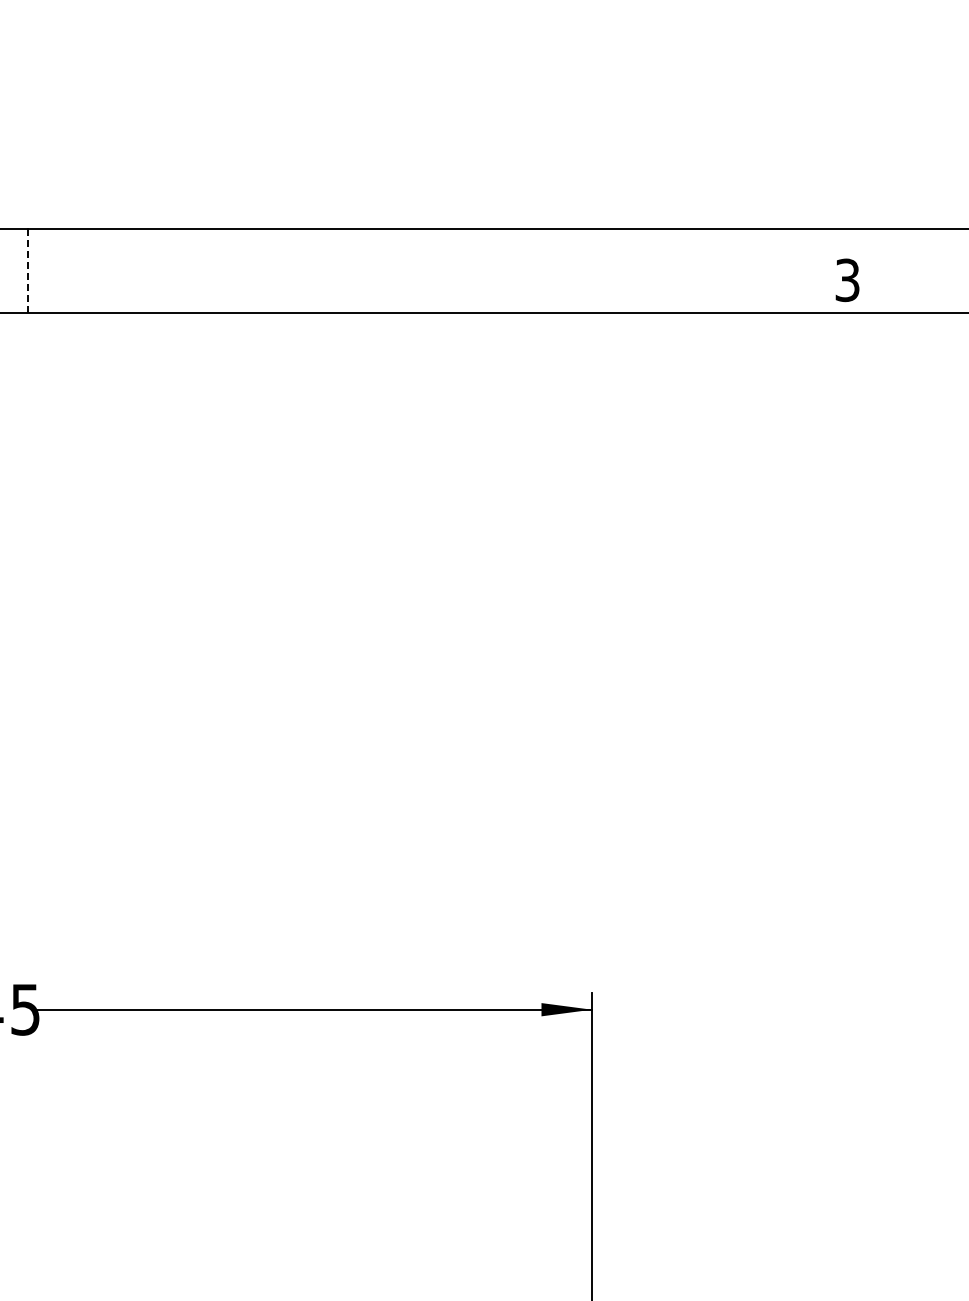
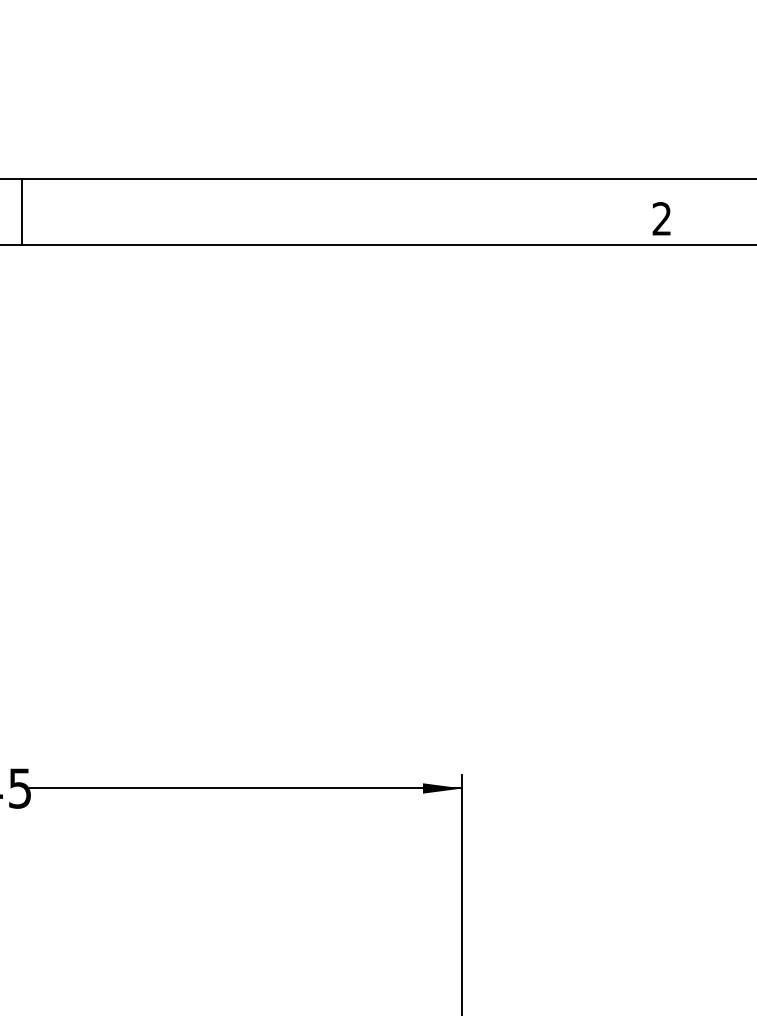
line: (27, 270) -> (21, 211), dashed -> solid
text: (847, 280) -> (661, 219), 3 -> 2

